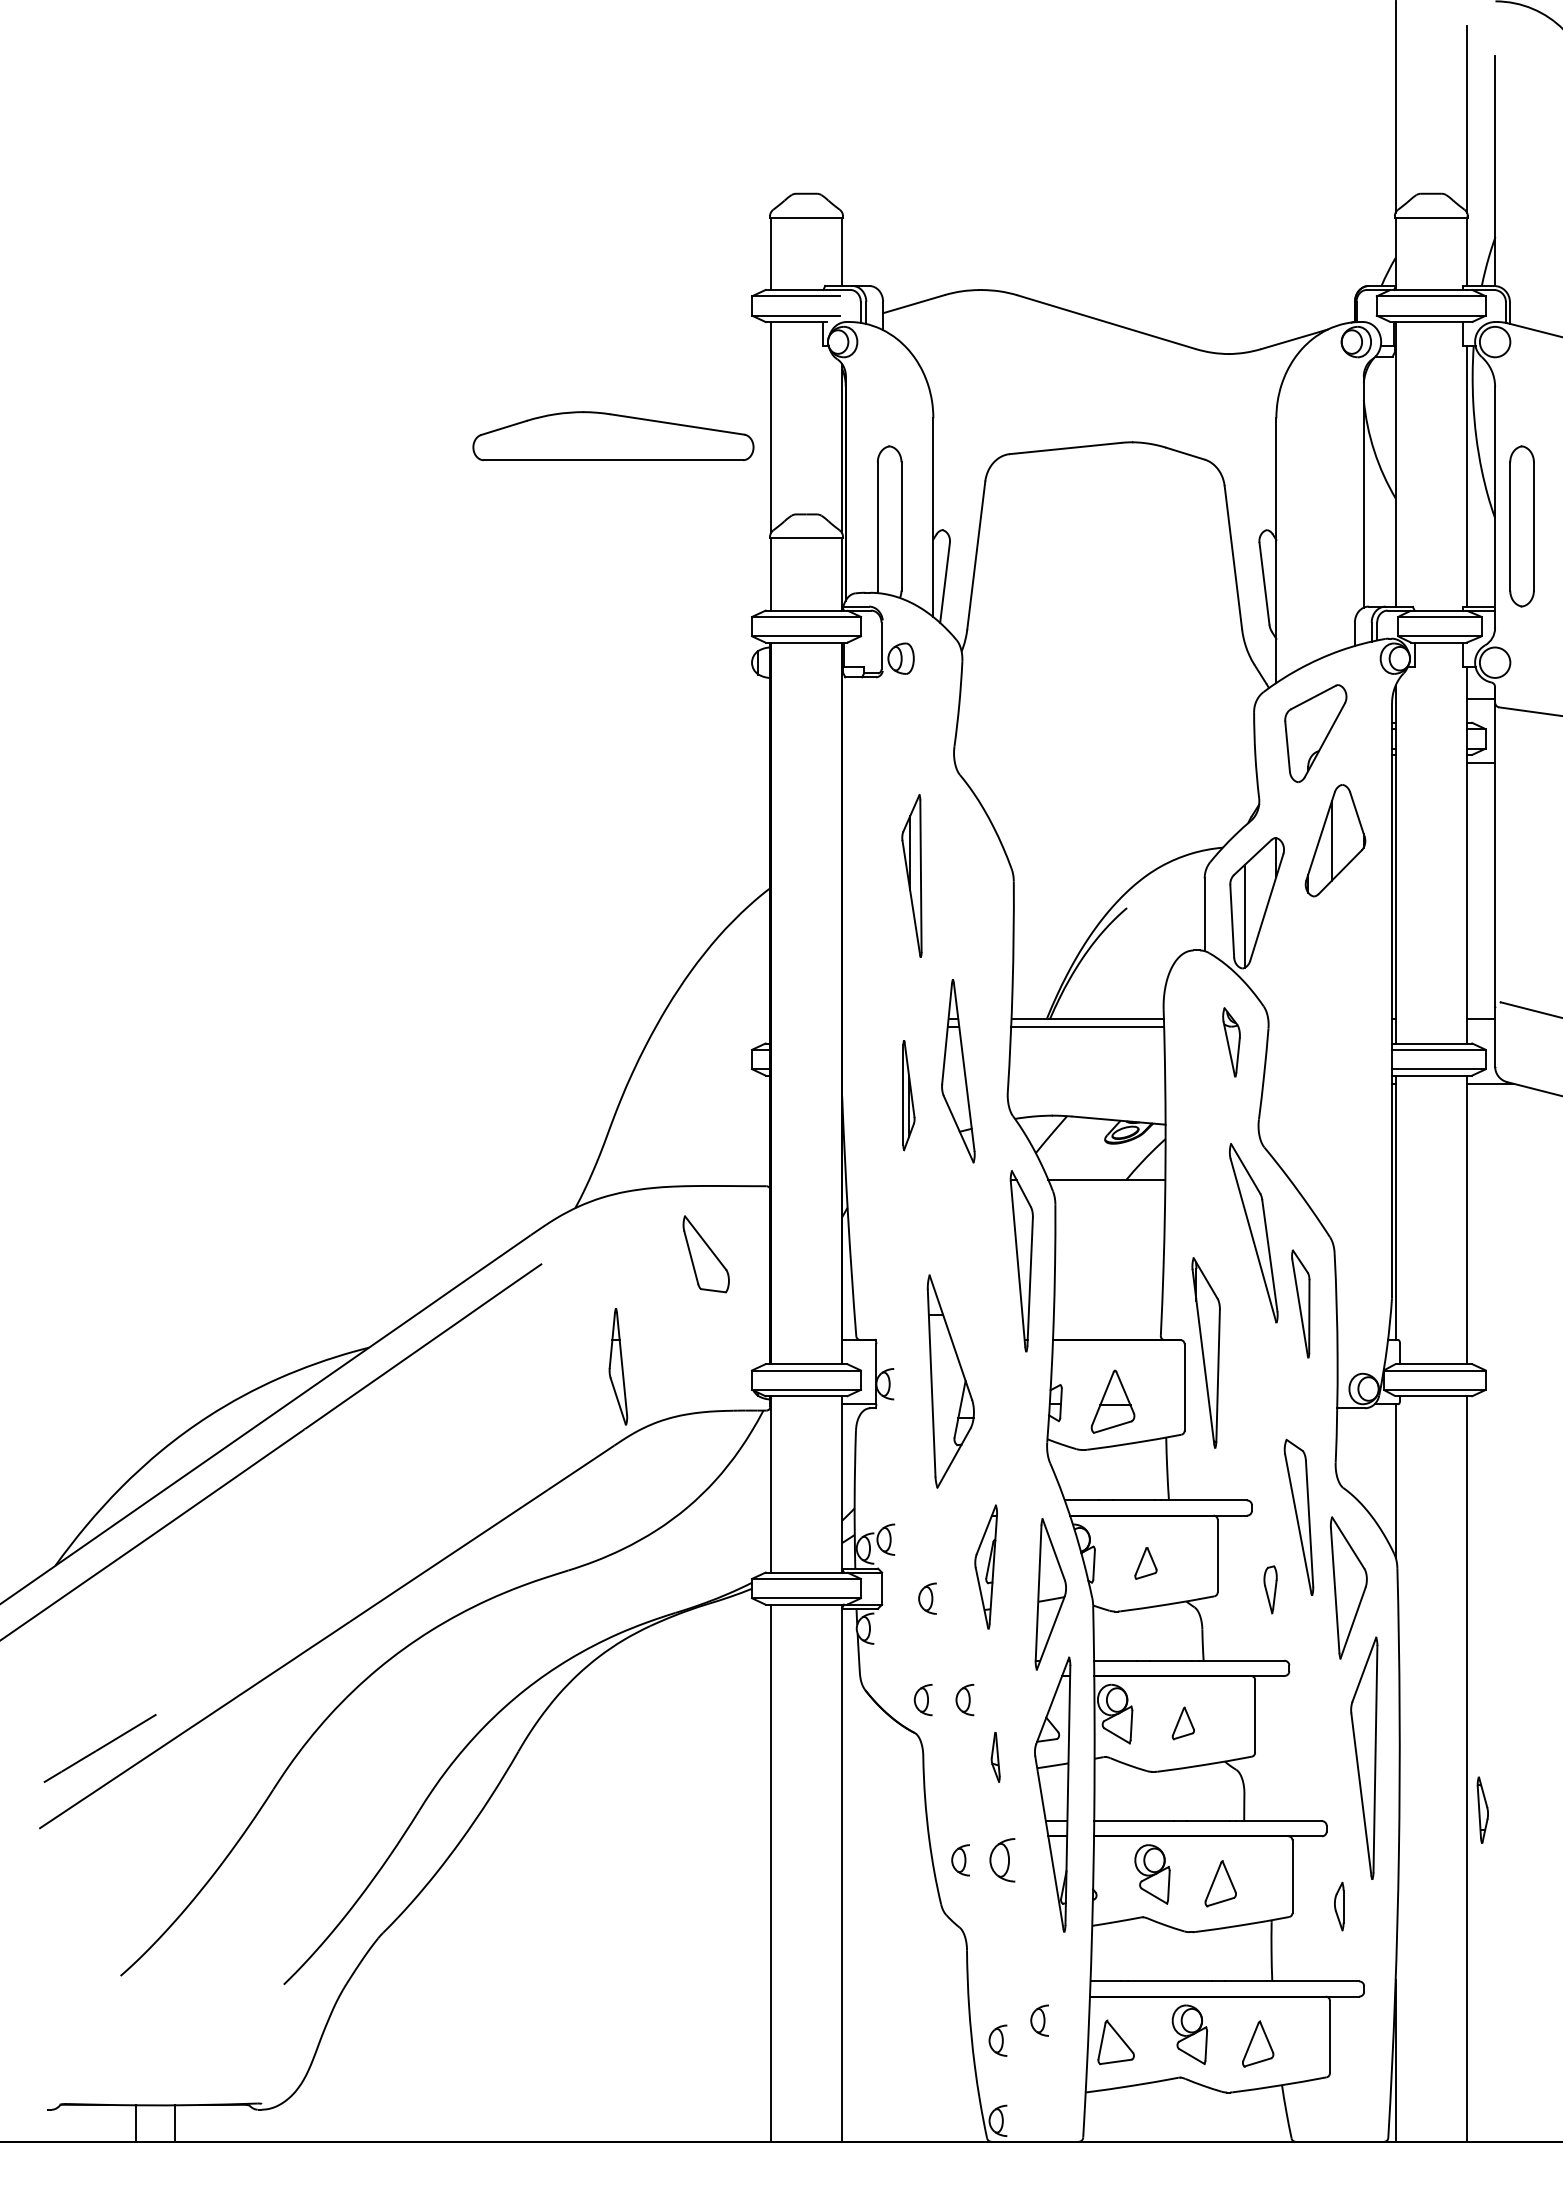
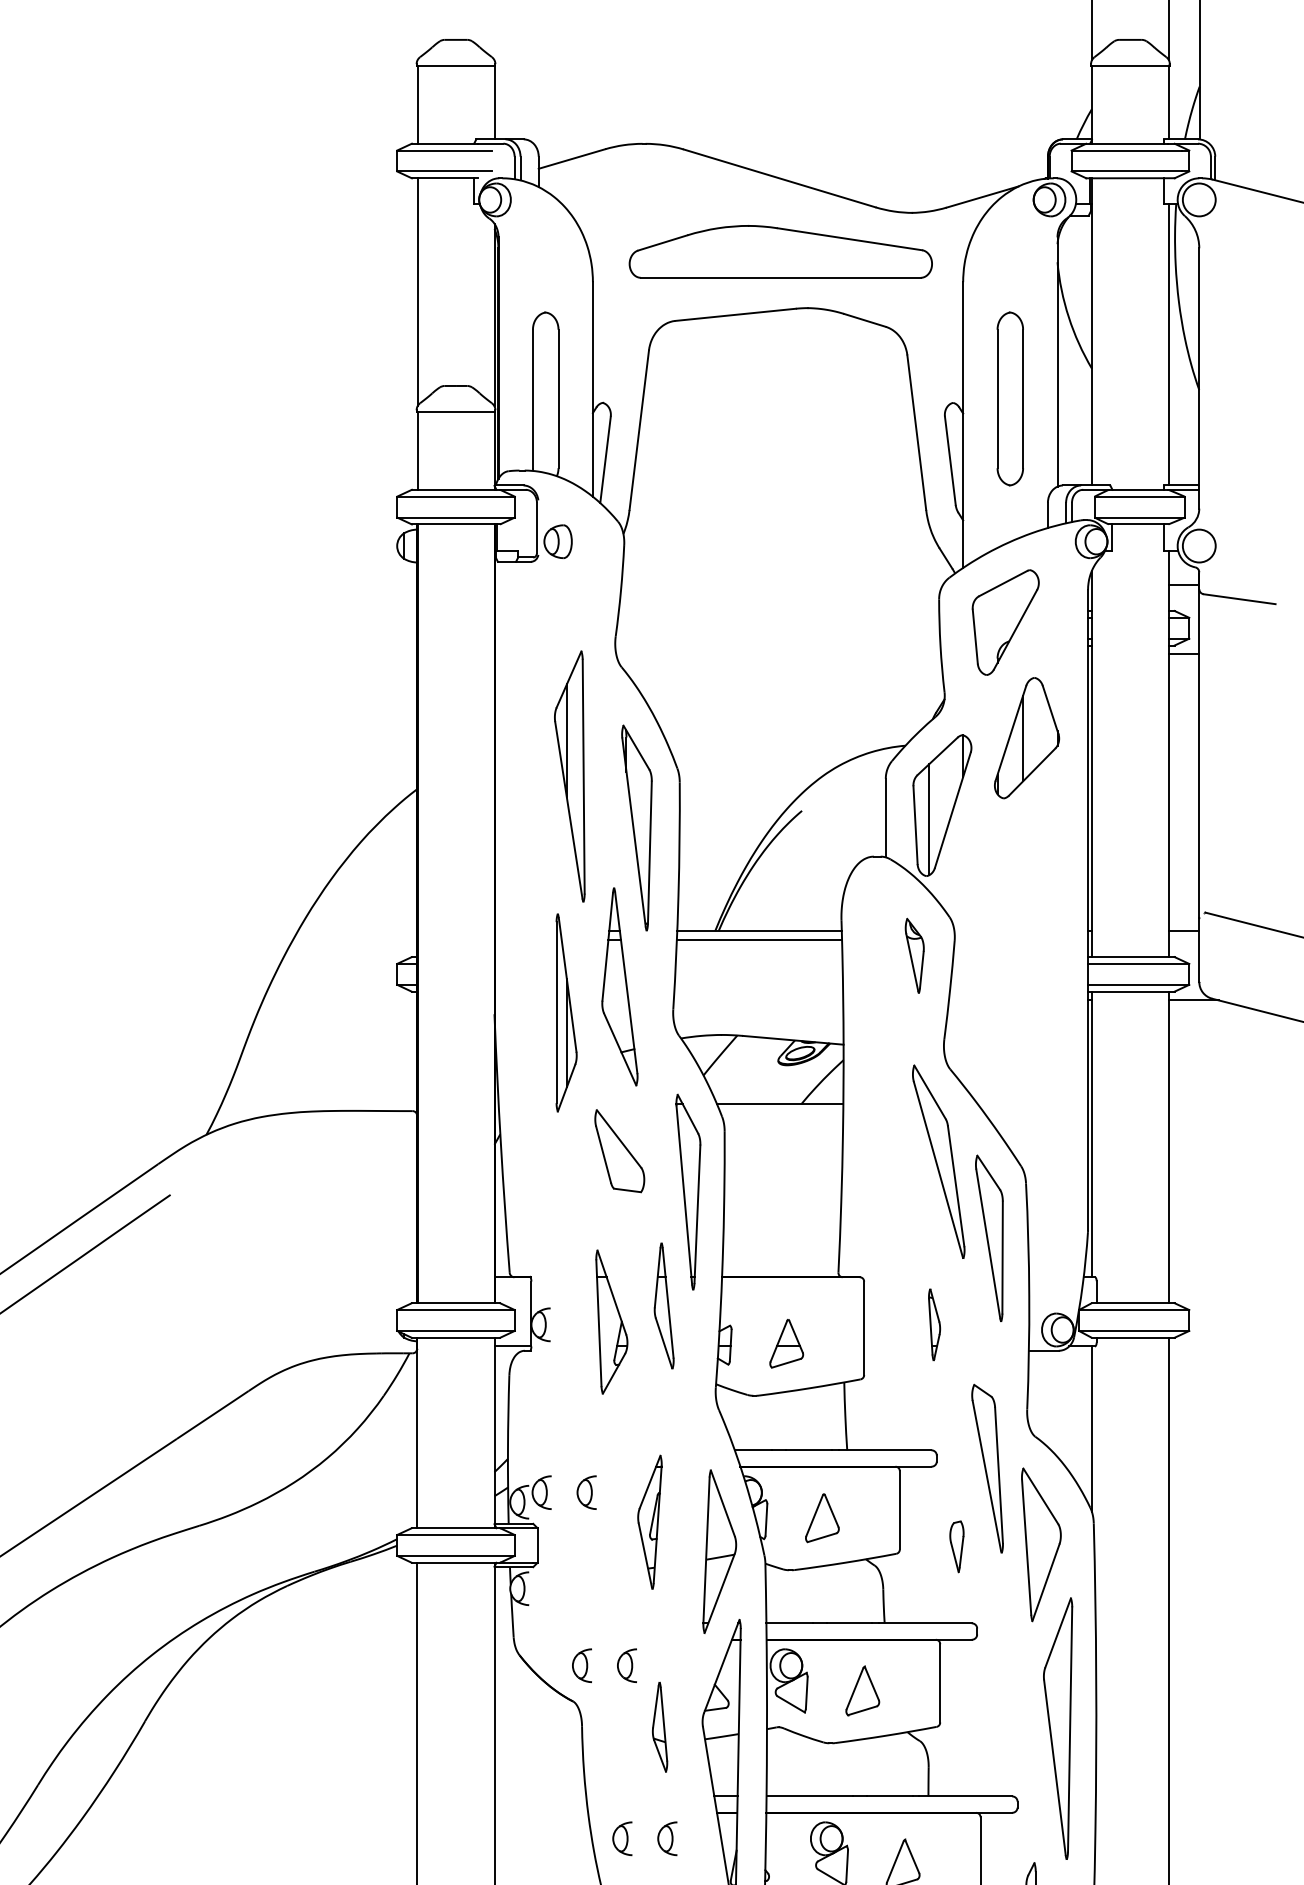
part: (613, 436) -> (780, 252), moved
part: (1521, 526) -> (1009, 399), moved
part: (911, 875) -> (569, 775), size x1.43
part: (908, 1095) -> (566, 1013), size x1.67
part: (705, 1254) -> (618, 1151), moved
part: (1300, 1303) -> (989, 1237), size x1.43
part: (1205, 1352) -> (636, 827), moved
part: (618, 1366) -> (664, 1305), moved
part: (950, 1381) -> (611, 1321), size x0.62
part: (1112, 1401) -> (786, 1343), size x0.71
part: (1145, 1563) -> (821, 1518), size x1.43
part: (927, 1598) -> (586, 1492), moved
part: (1183, 1723) -> (862, 1691), size x1.43
part: (995, 1757) -> (659, 1727), size x1.67
part: (1482, 1809) -> (934, 1324), moved
part: (1002, 1860) -> (667, 1838), size x0.71

